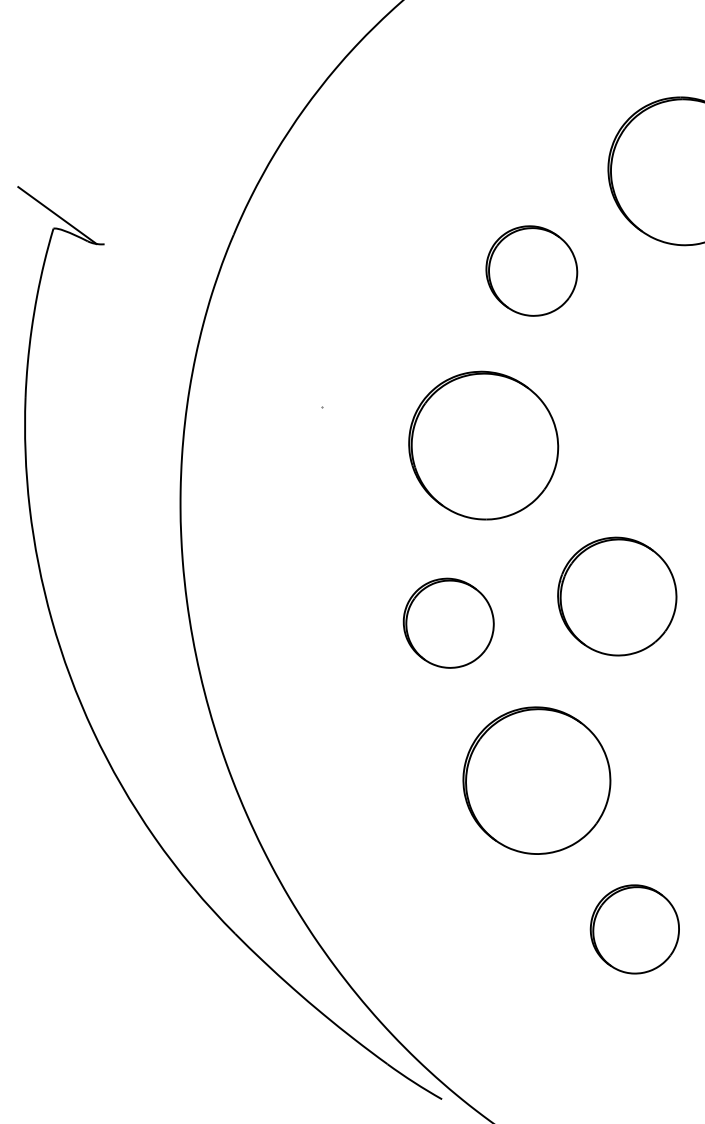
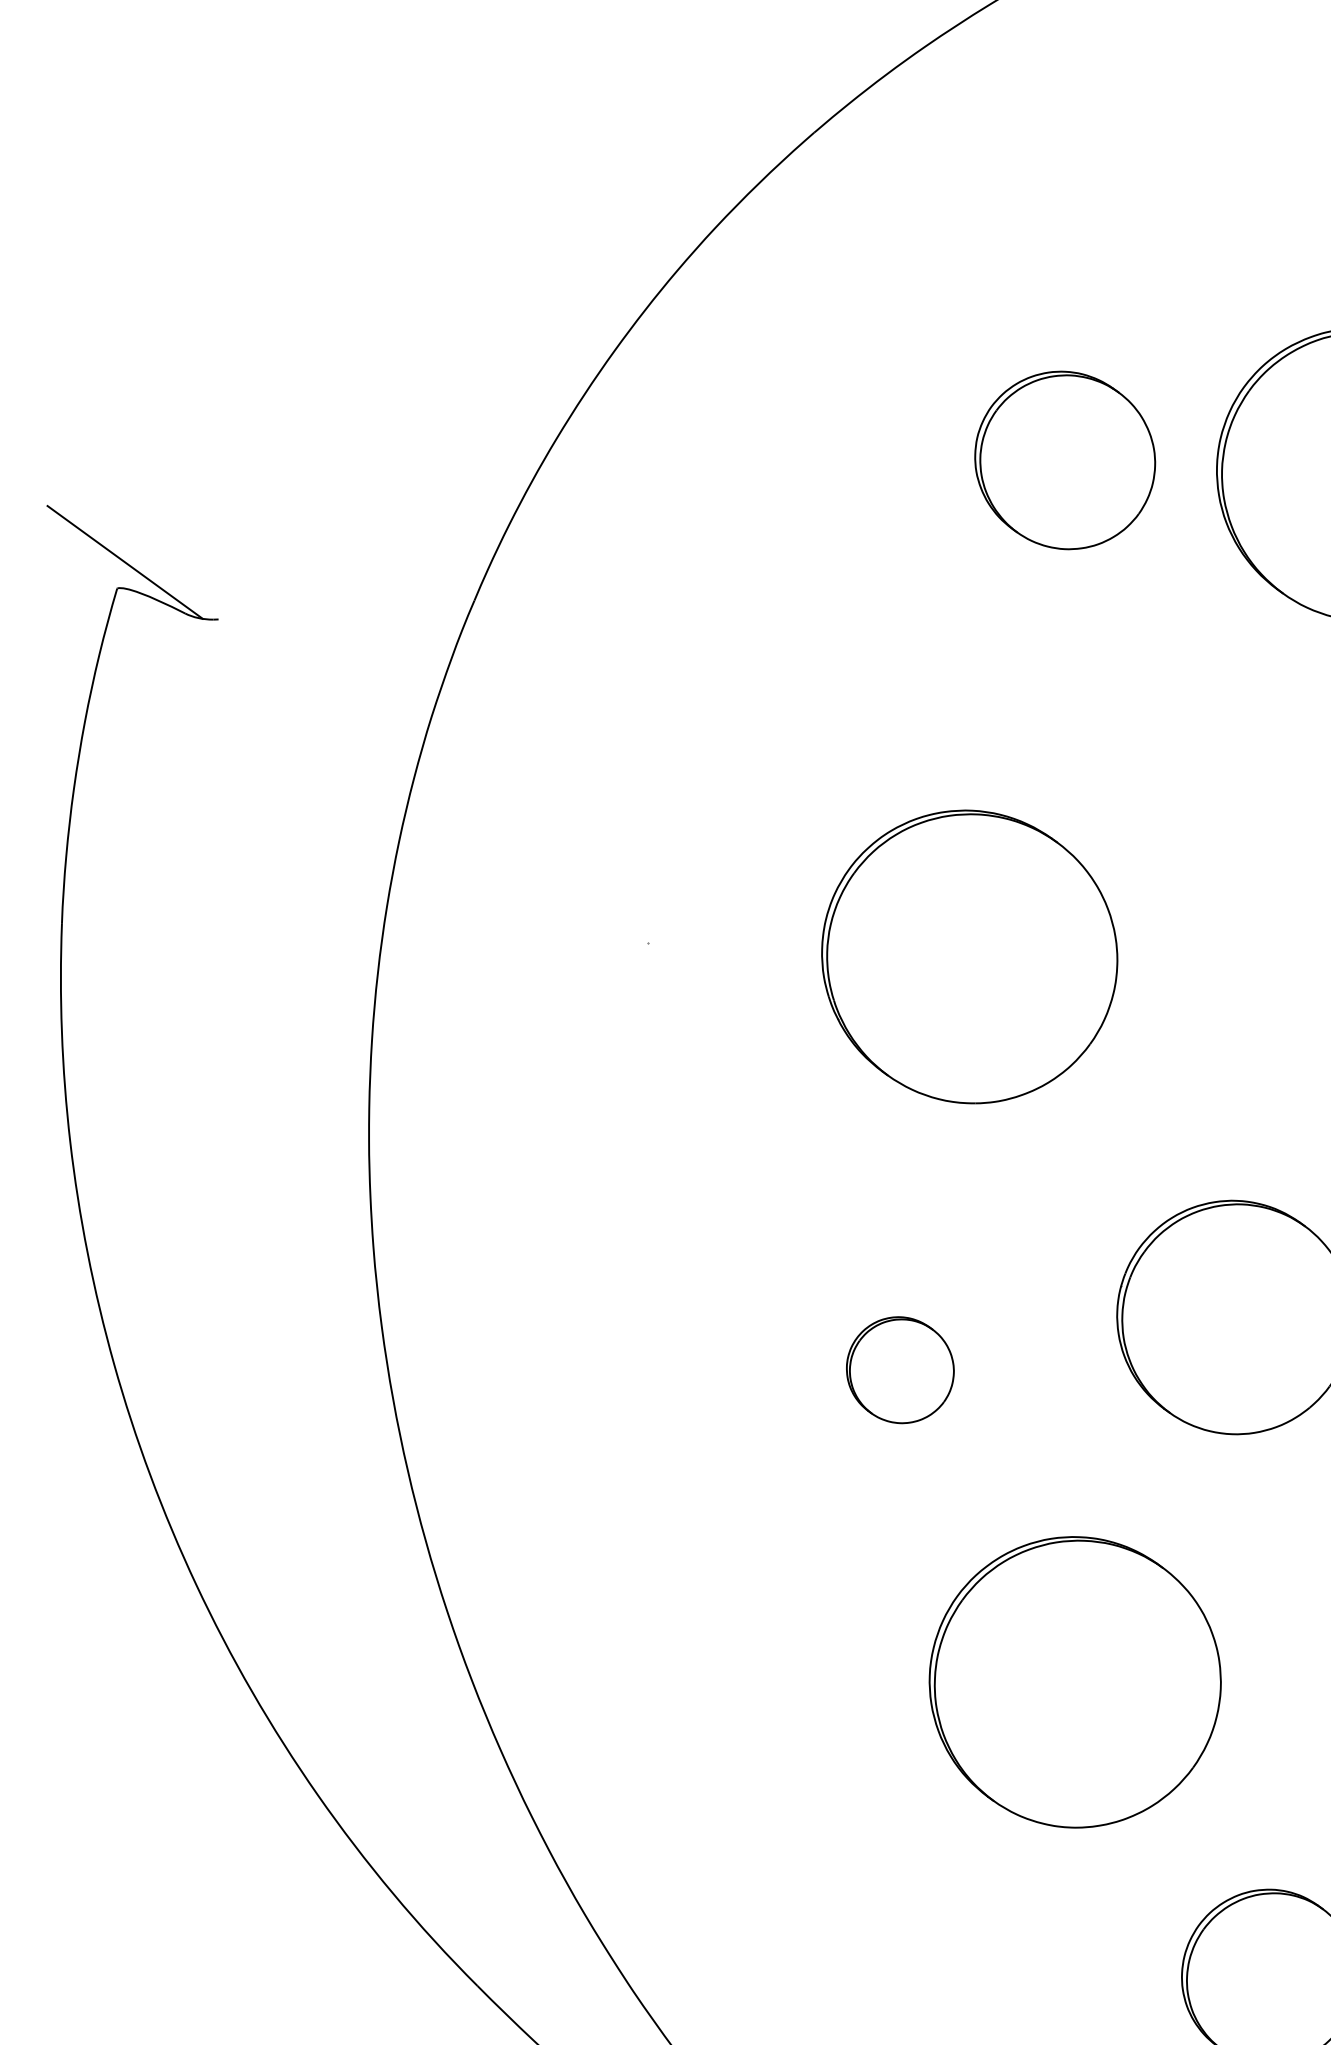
part: (531, 270) -> (1064, 459), moved
part: (483, 445) -> (969, 956), moved
part: (448, 622) -> (900, 1368), size x0.6

